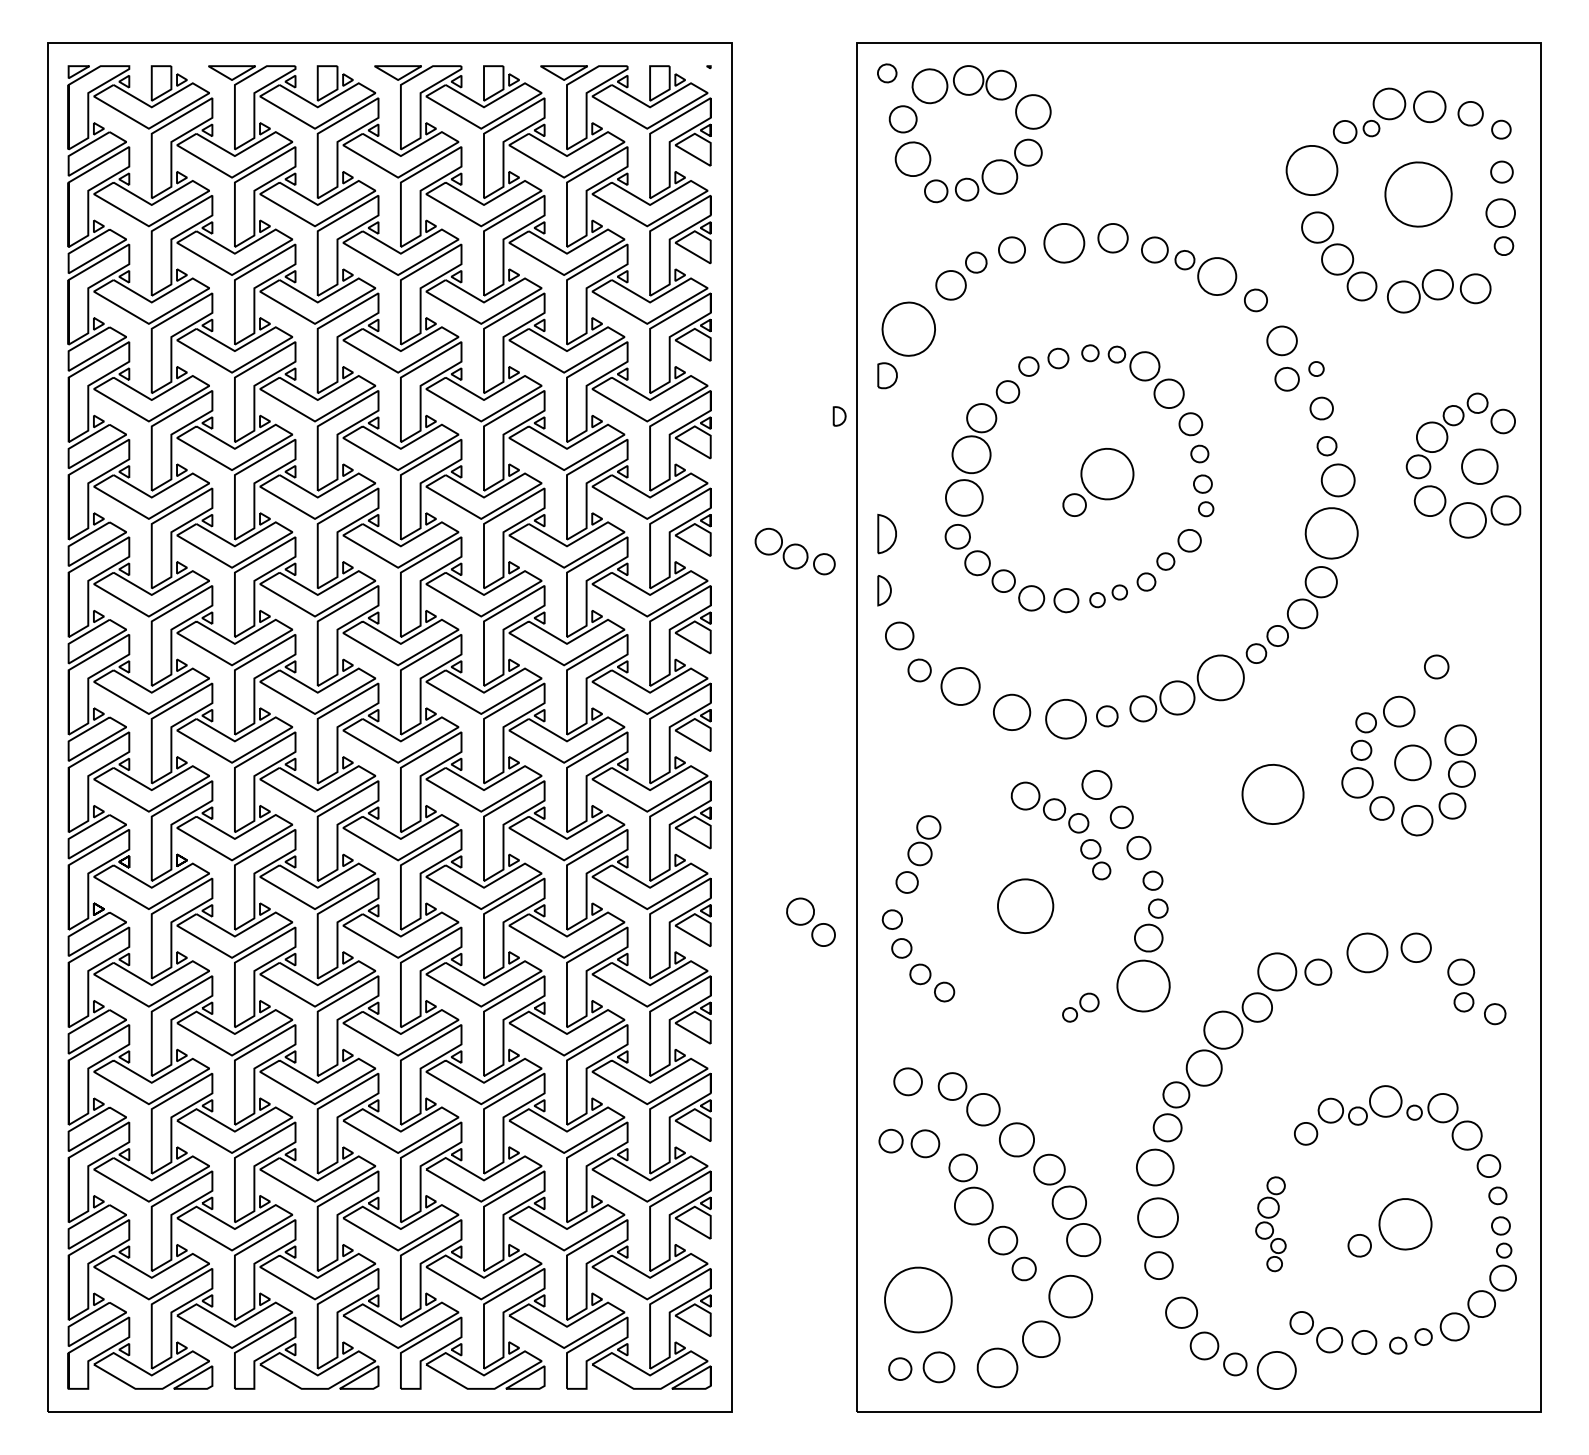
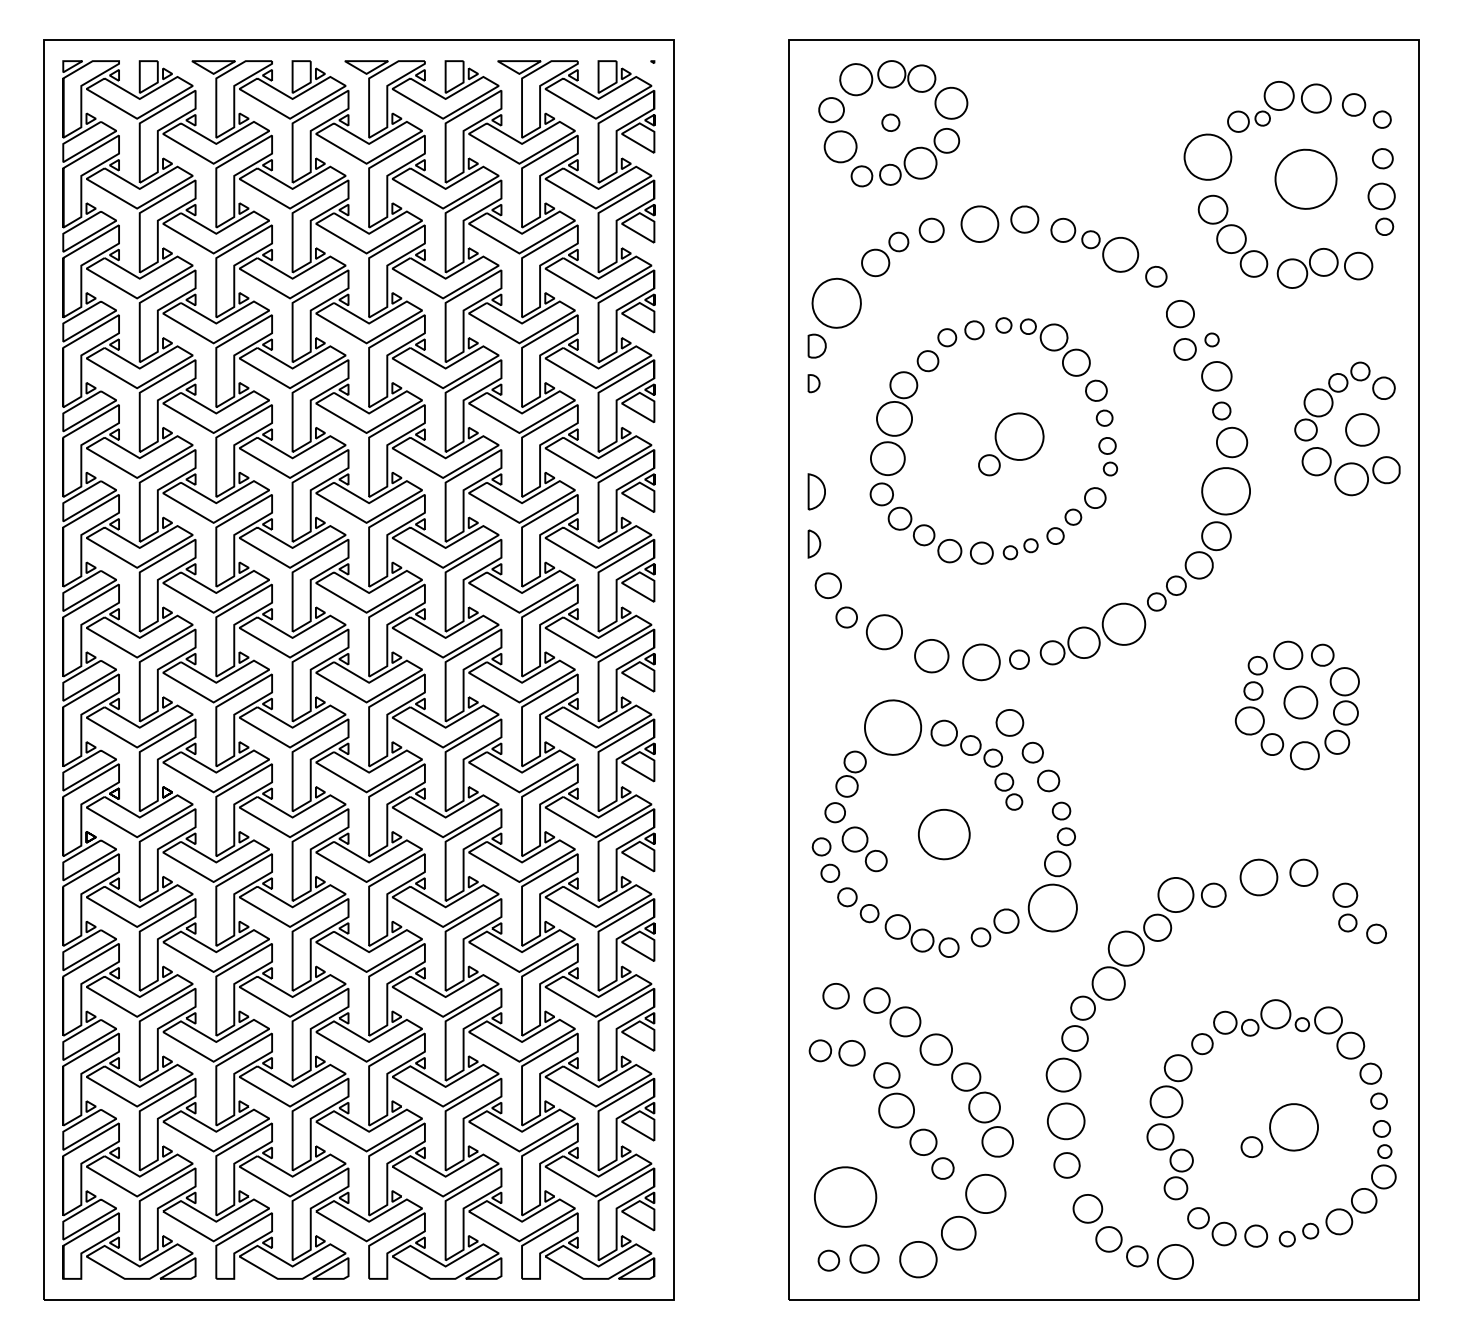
part: (886, 73) -> (890, 122), moved
part: (1321, 408) -> (1216, 376), size x1.43
part: (839, 416) -> (813, 383), moved
part: (794, 550) -> (921, 935), moved
part: (1436, 666) -> (1322, 654), moved
part: (1273, 794) -> (893, 727), moved
part: (810, 922) -> (864, 849), moved
part: (1080, 1007) -> (994, 927), size x1.43
part: (1270, 1224) -> (1169, 1127), size x1.67

